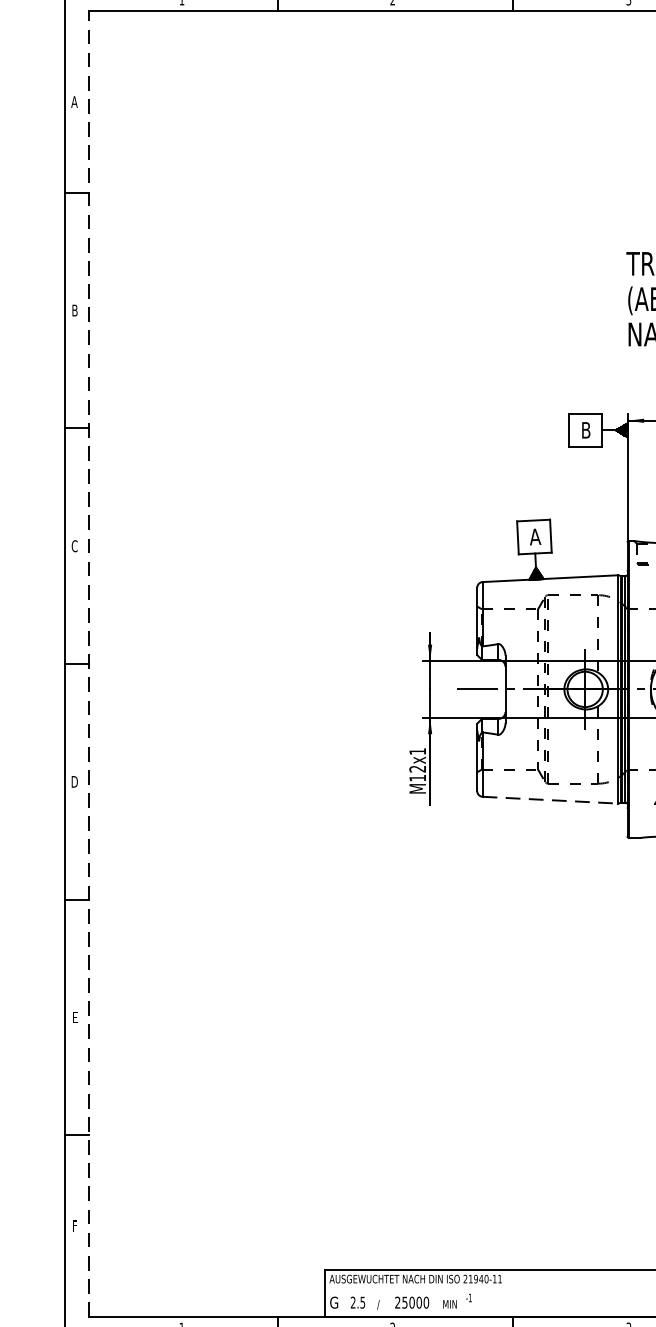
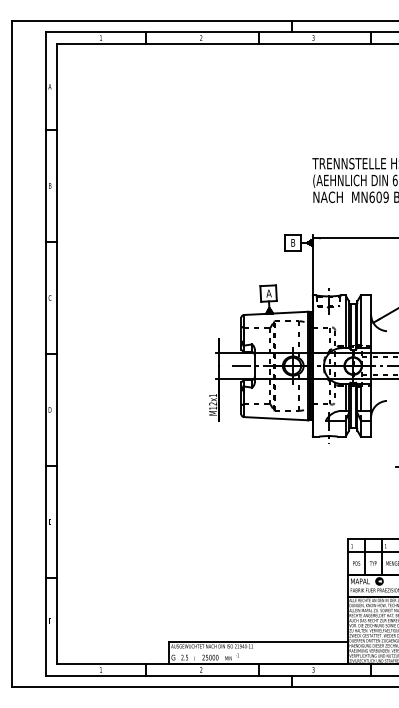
line: (88, 663) -> (56, 353), dashed -> solid
line: (551, 799) -> (276, 418), dashed -> solid

